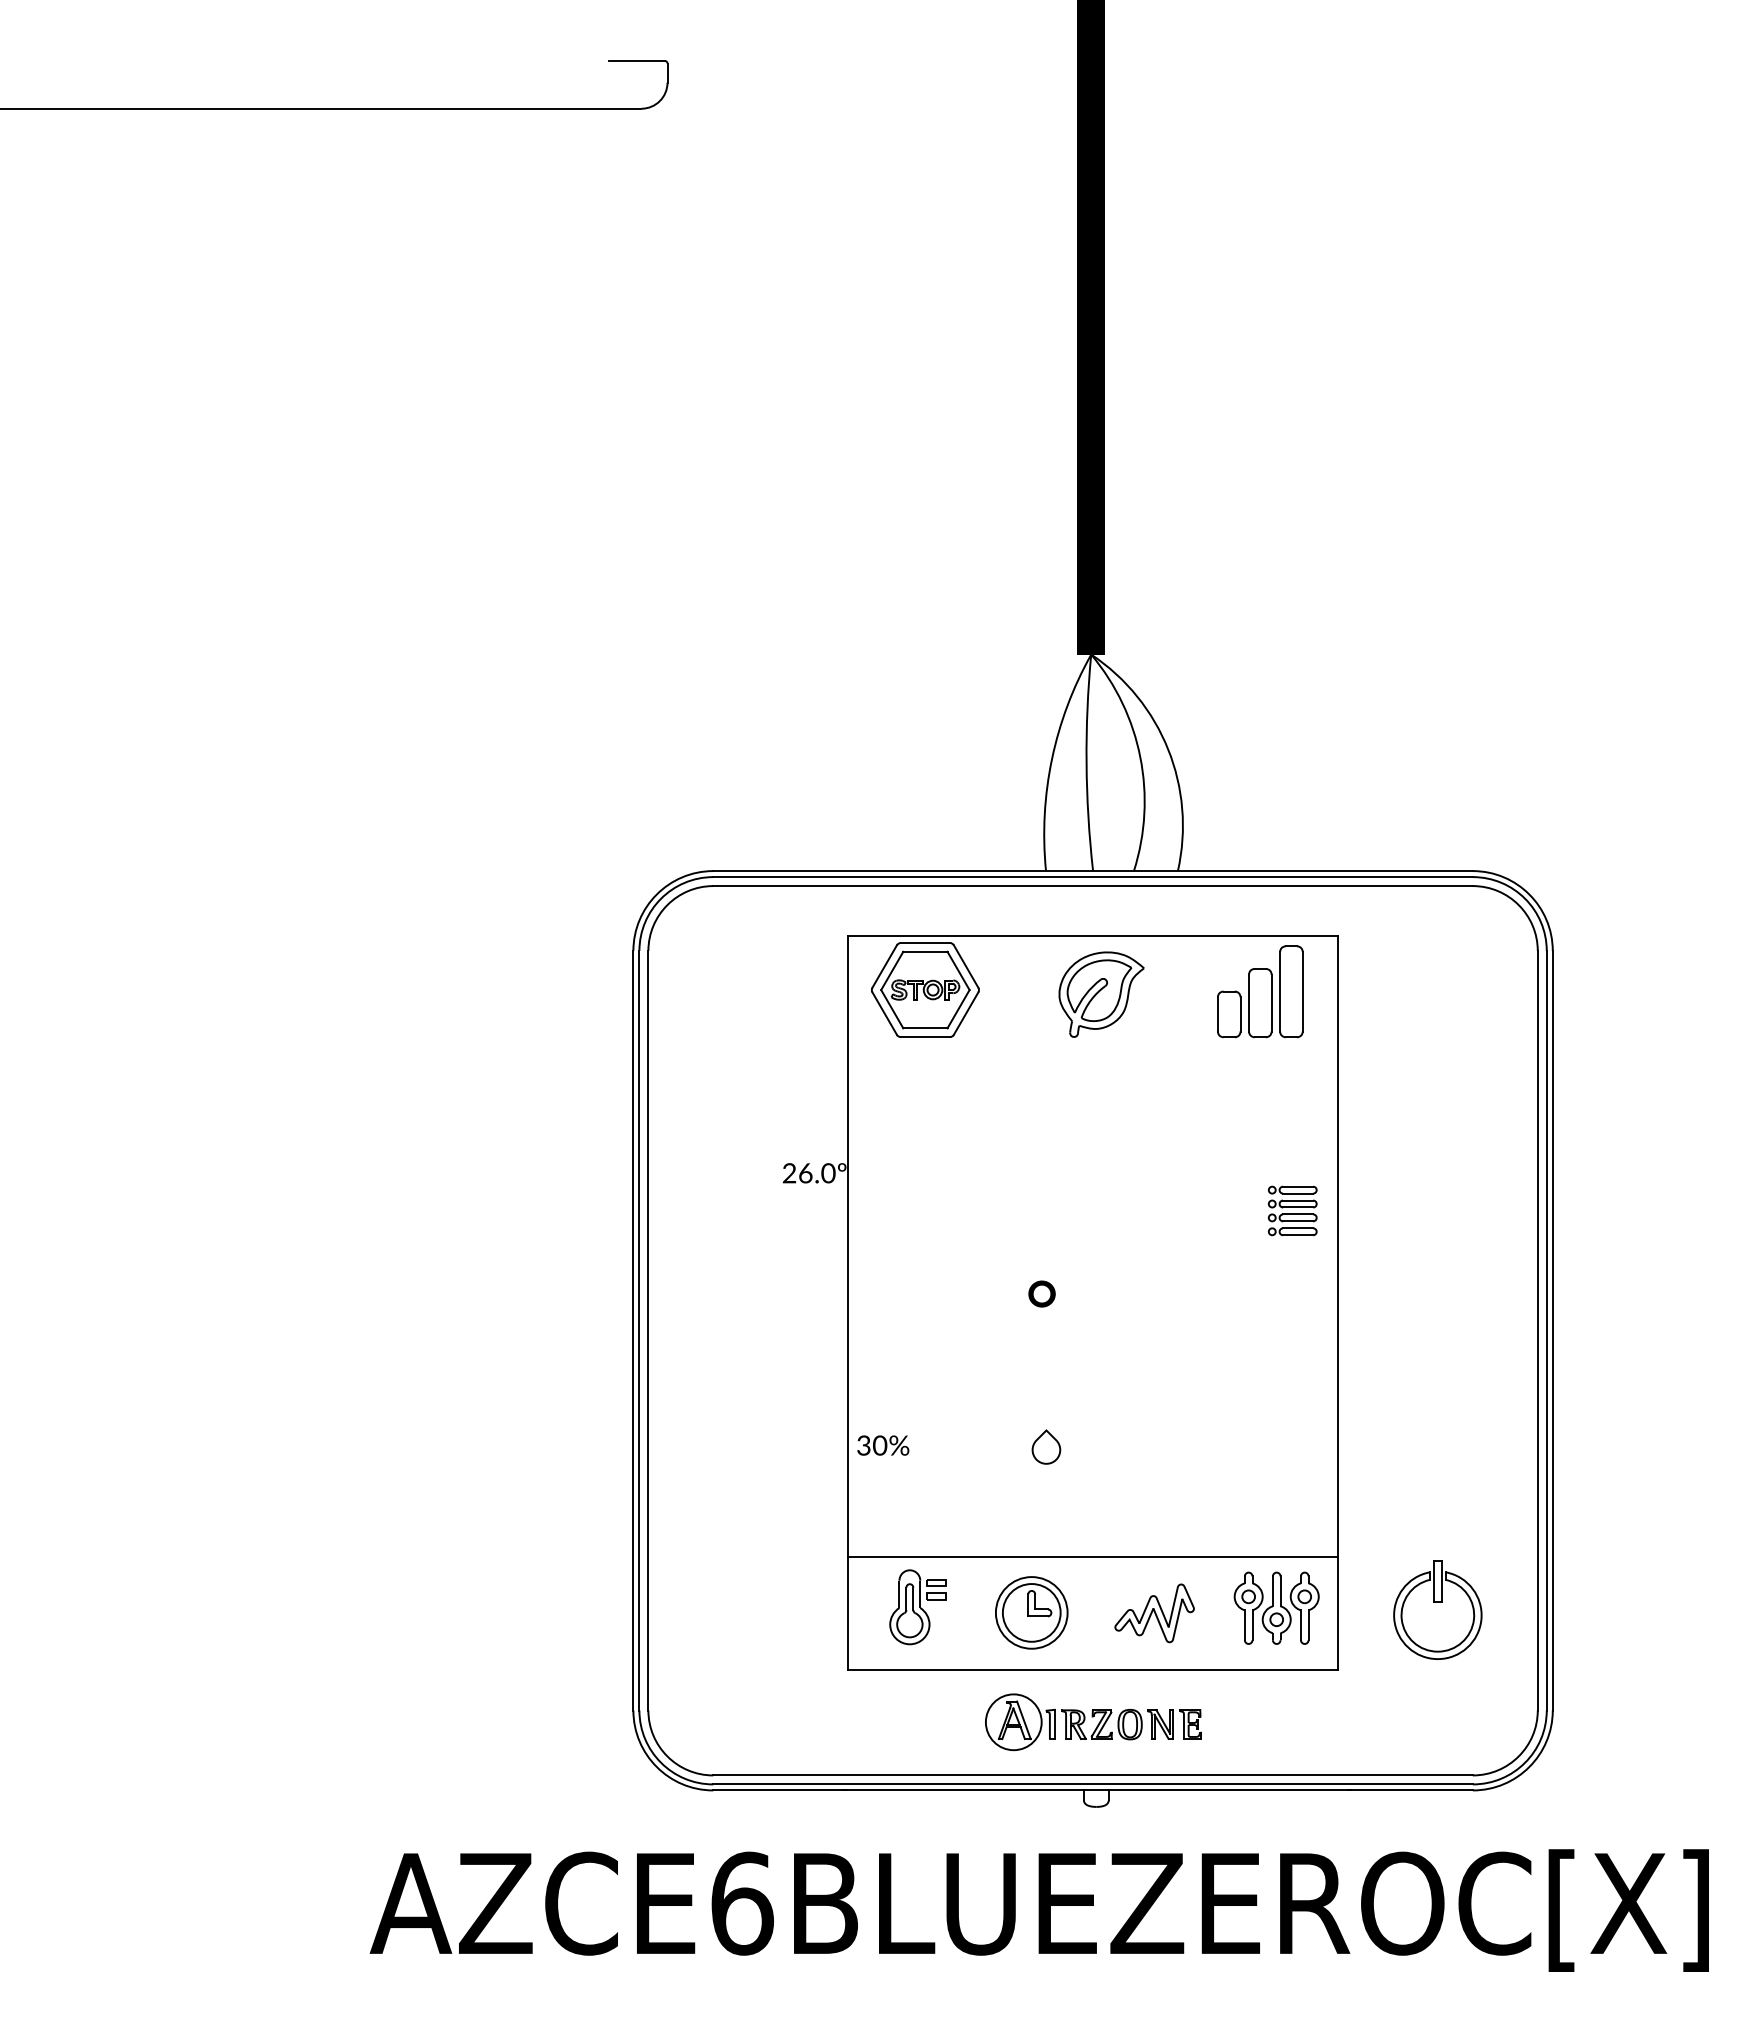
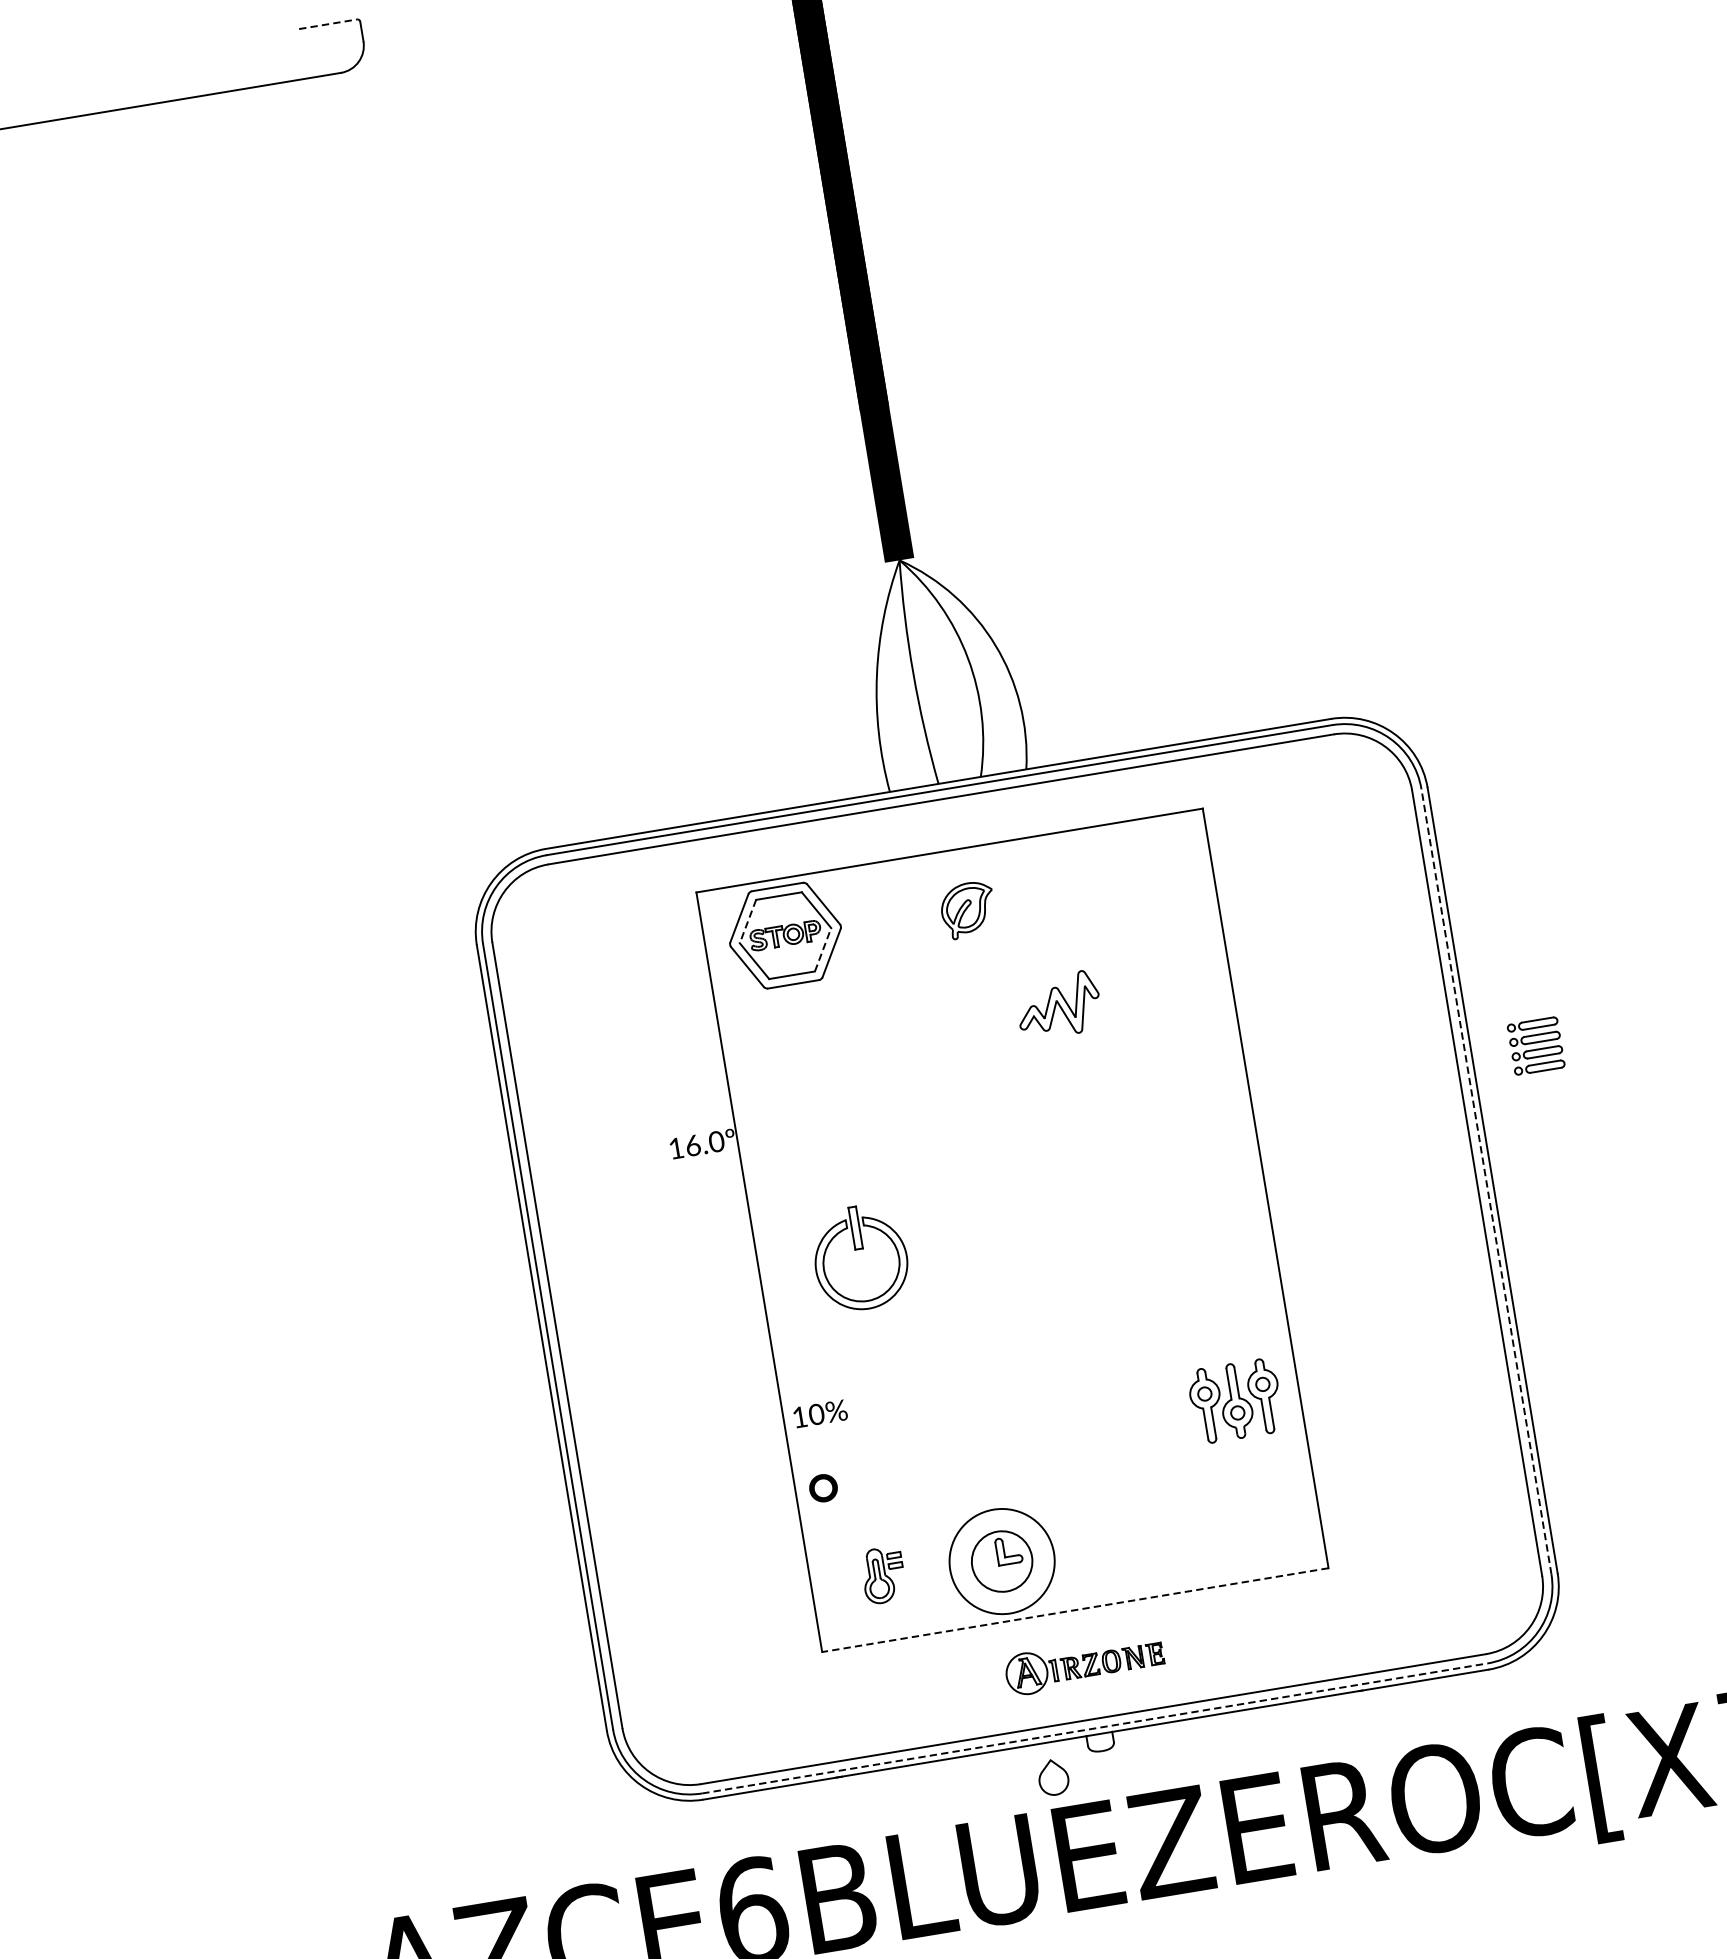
line: (637, 60) -> (328, 23), solid -> dashed
line: (892, 971) -> (748, 922), solid -> dashed
part: (1260, 991) -> (1132, 879), removed
part: (1101, 994) -> (968, 910), size x0.6
line: (958, 1008) -> (822, 949), solid -> dashed
text: (789, 1173) -> (676, 1148), 26.0º -> 16.0º
part: (1292, 1210) -> (1535, 1045), moved
text: (1041, 1293) -> (822, 1487), moved
line: (1546, 1330) -> (1486, 1181), solid -> dashed
text: (863, 1445) -> (799, 1417), 30% -> 10%
part: (1046, 1446) -> (1053, 1776), moved
line: (1092, 1556) -> (1055, 1492), removed
part: (1437, 1602) -> (858, 1250), moved
part: (917, 1607) -> (883, 1575), size x0.7
part: (1276, 1607) -> (1235, 1400), moved
circle: (1031, 1612) -> (1001, 1561), size x1.4
part: (1154, 1613) -> (1058, 1005), moved
line: (1093, 1670) -> (1075, 1610), solid -> dashed
part: (1093, 1722) -> (1084, 1664), size x0.7
line: (1093, 1784) -> (1095, 1728), solid -> dashed

